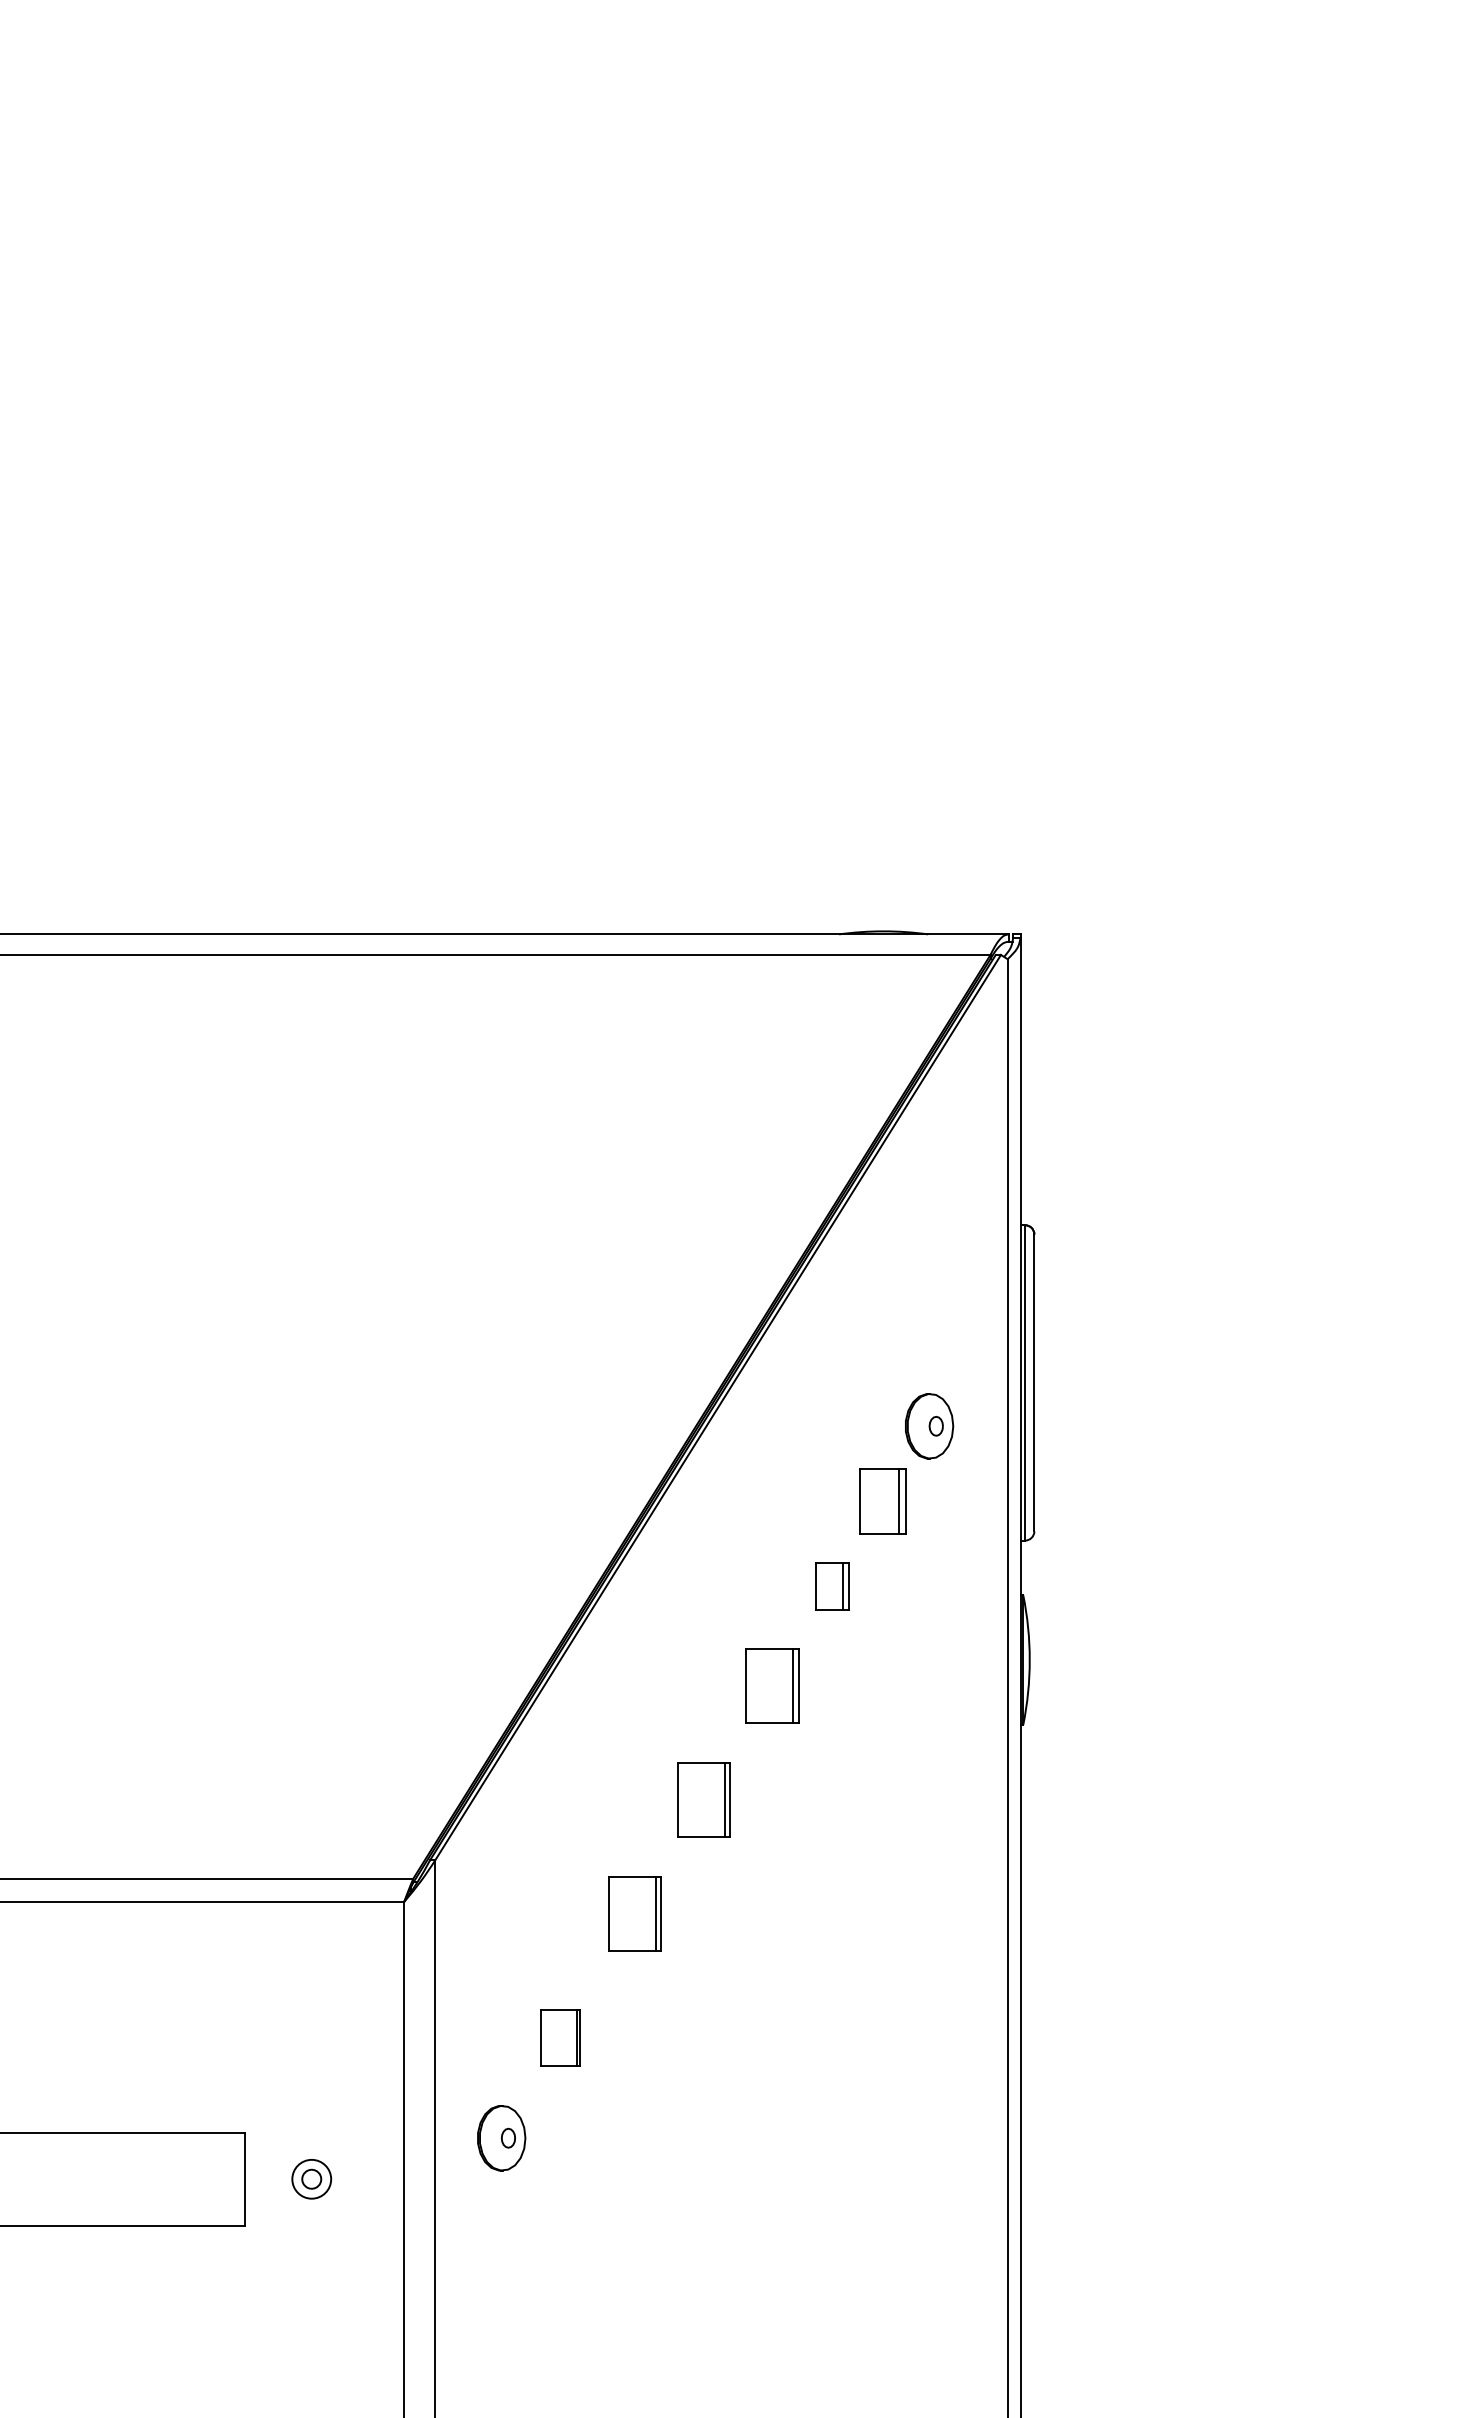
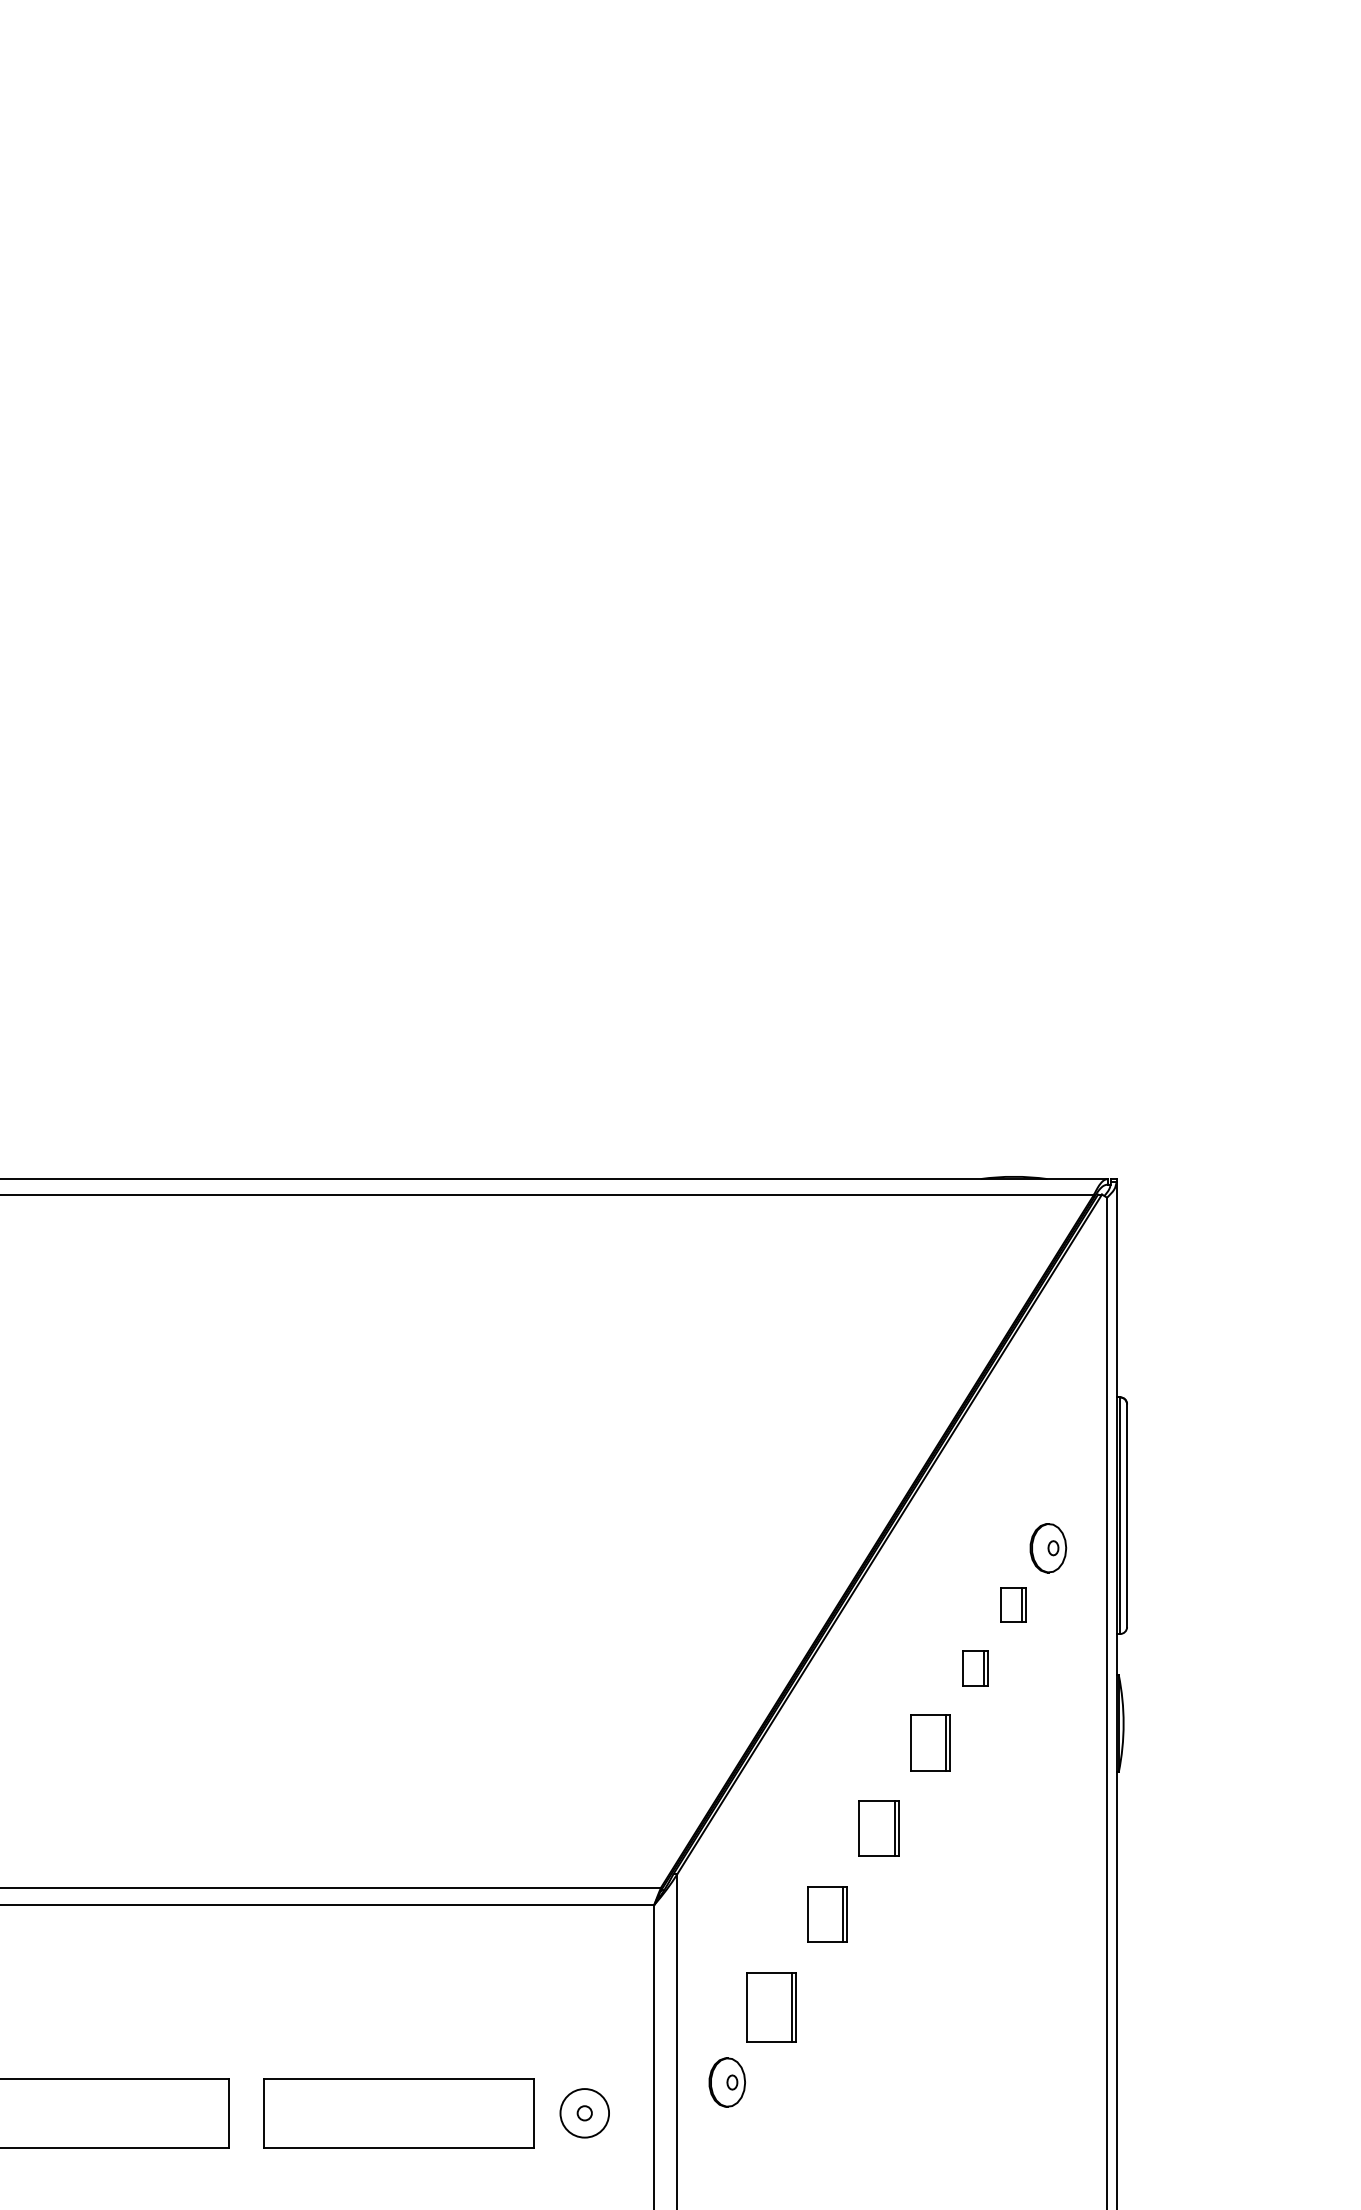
part: (883, 1501) -> (1013, 1604), size x0.71
part: (560, 2038) -> (771, 2007), size x1.67
circle: (311, 2179) -> (584, 2113), size x1.67

